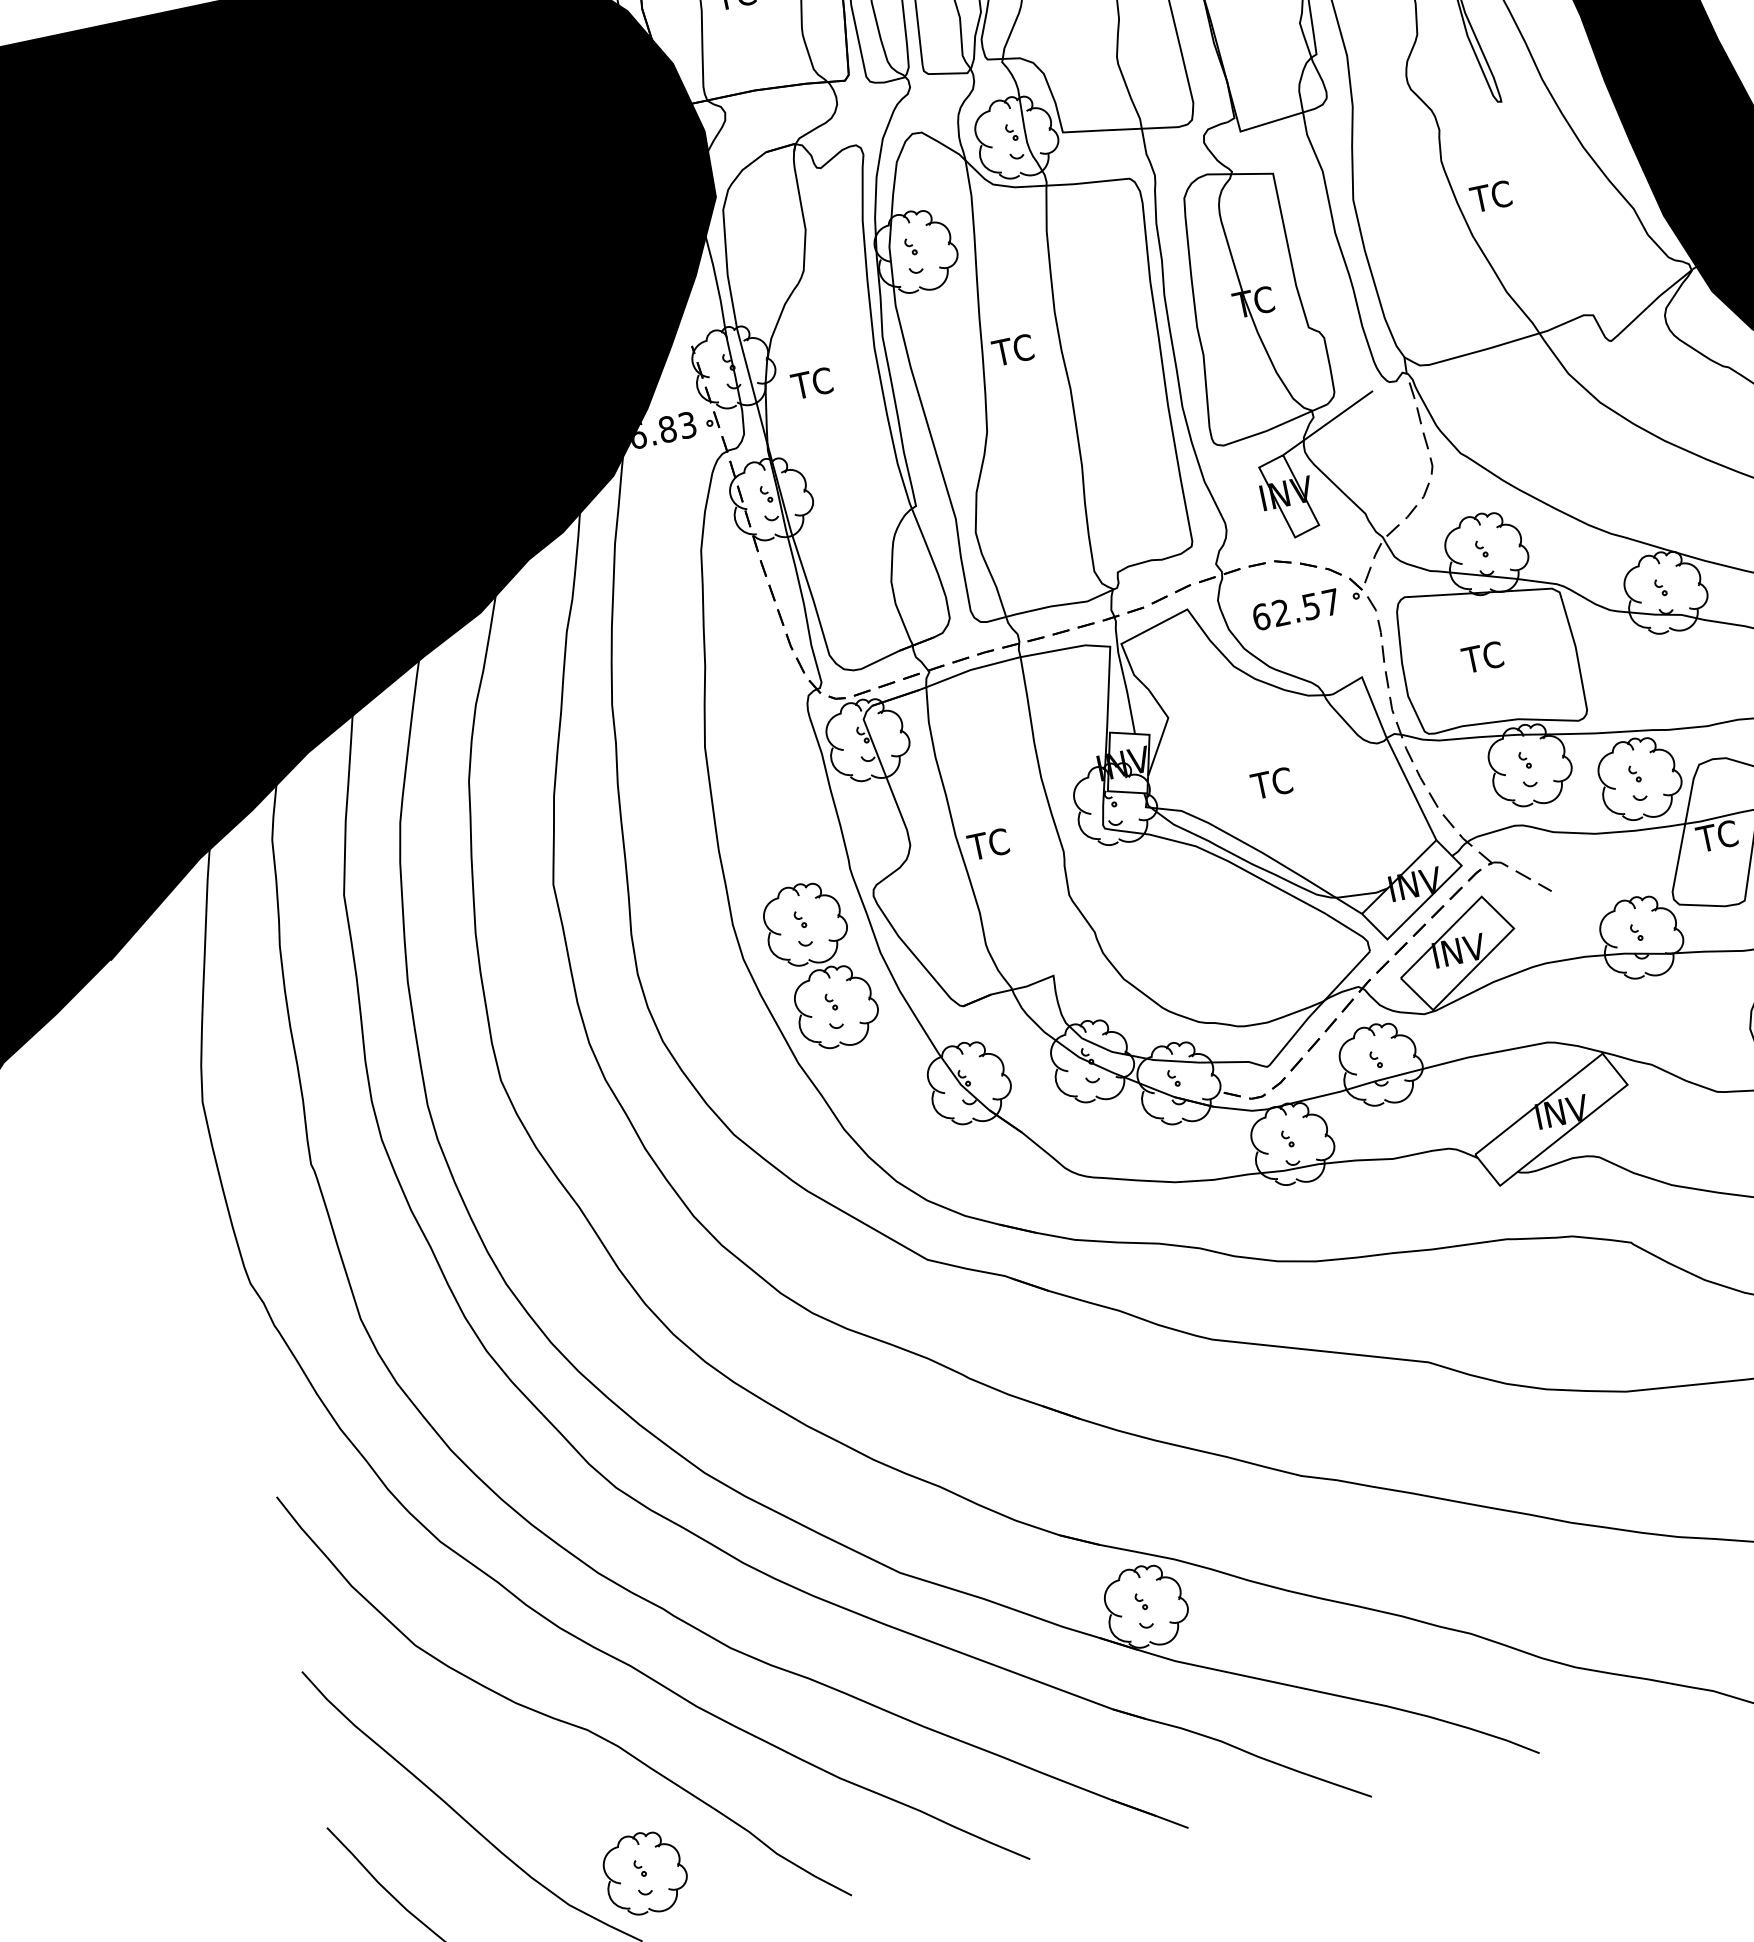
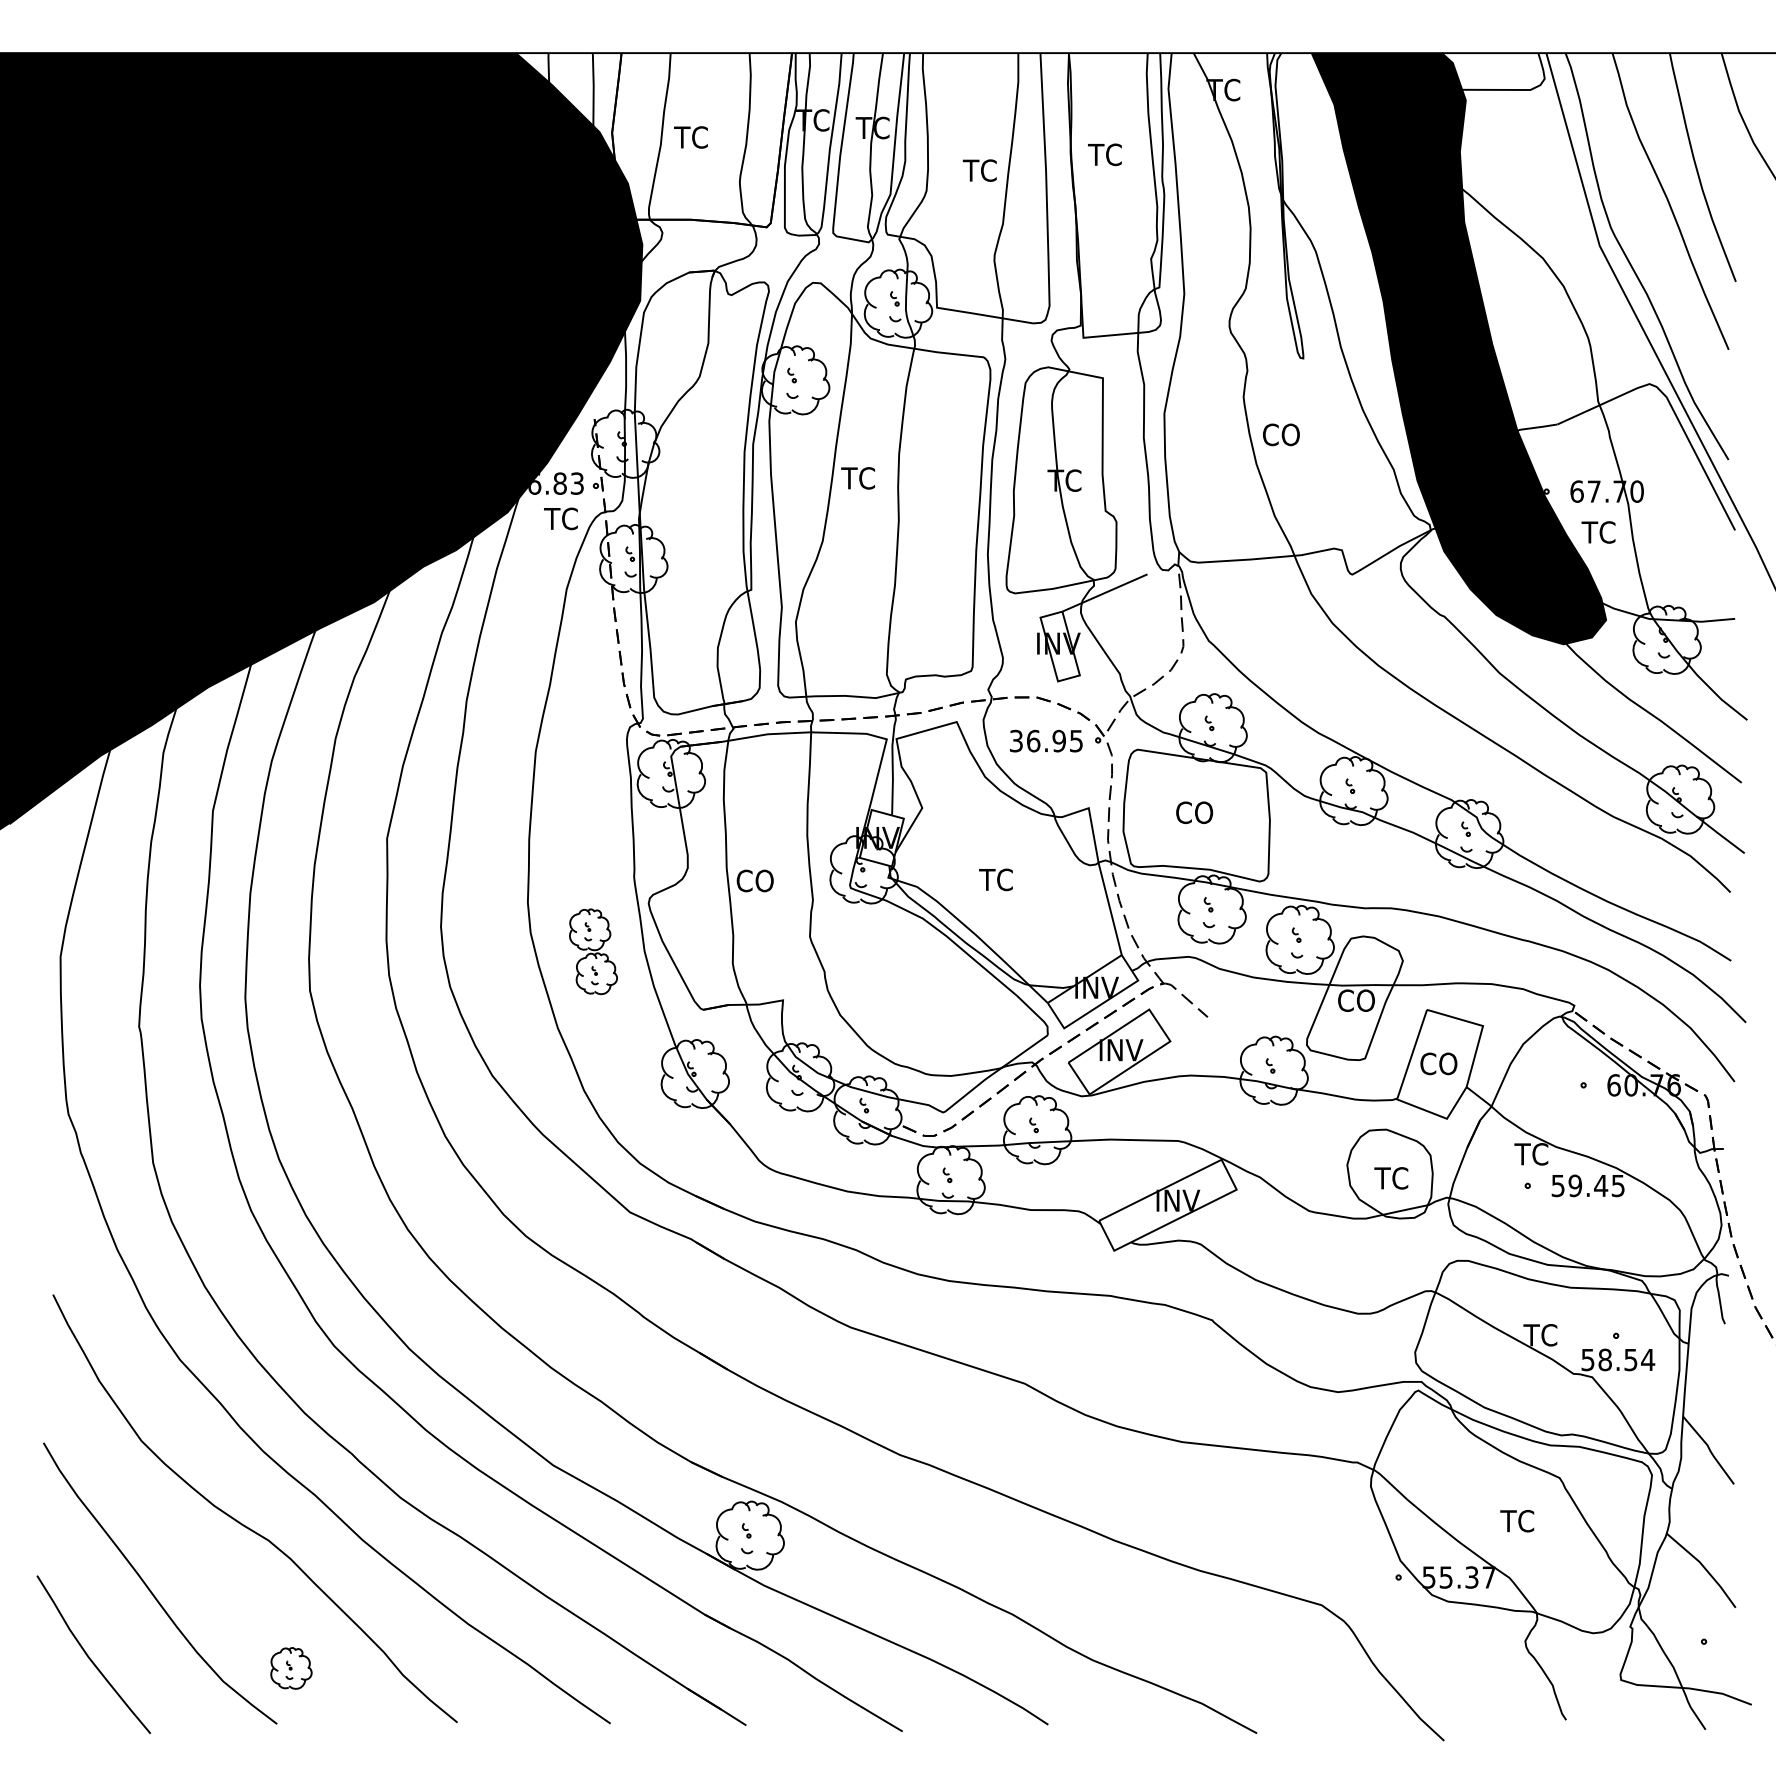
text: (1493, 195) -> (1280, 434), TC -> CO
text: (811, 383) -> (560, 518), moved
text: (1295, 609) -> (1045, 740), 62.57 -> 36.95
text: (1484, 656) -> (1193, 812), TC -> CO
text: (1719, 835) -> (1355, 1000), TC -> CO
text: (990, 843) -> (754, 880), TC -> CO
part: (821, 965) -> (593, 951), size x0.6
part: (645, 1873) -> (291, 1668), size x0.6

